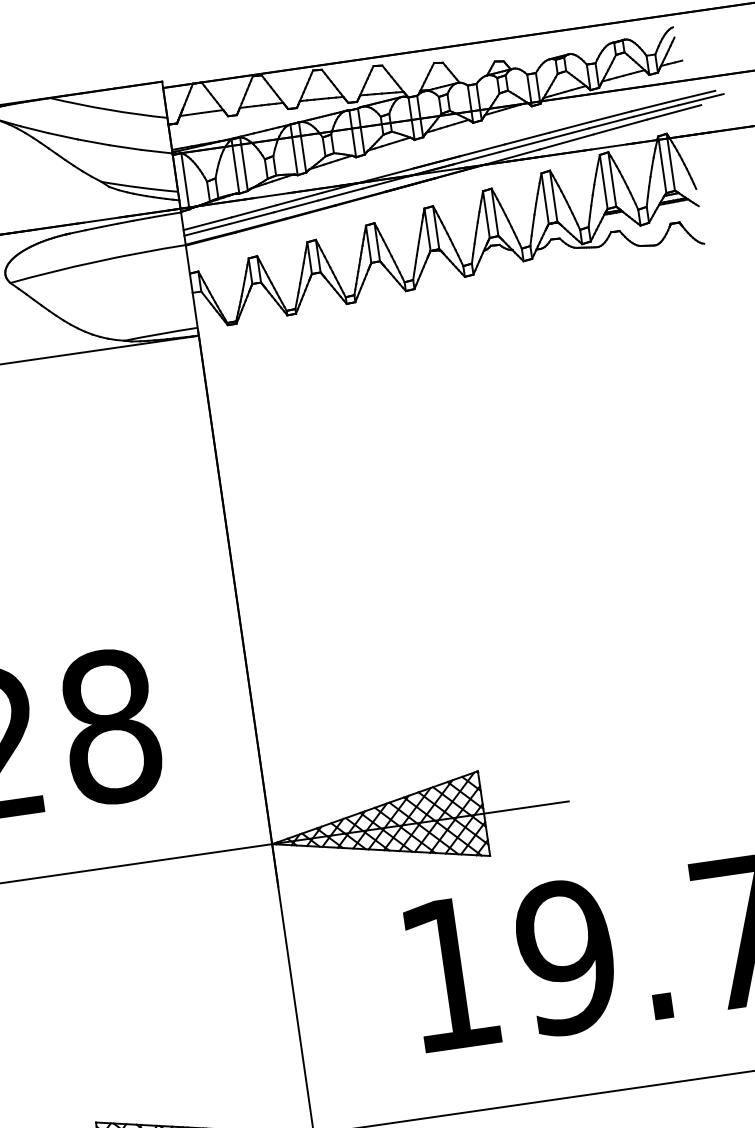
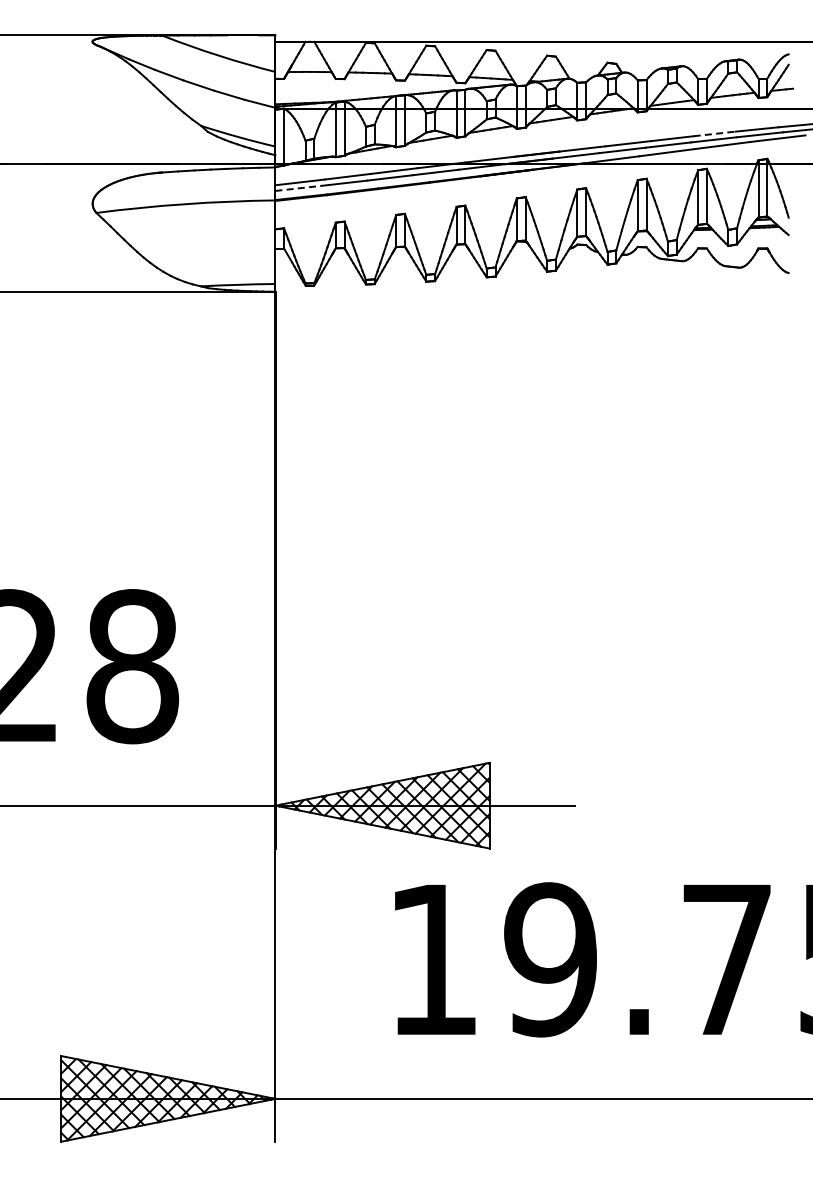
line: (611, 116) -> (715, 133), solid -> dashed
line: (207, 229) -> (299, 188), solid -> dashed

